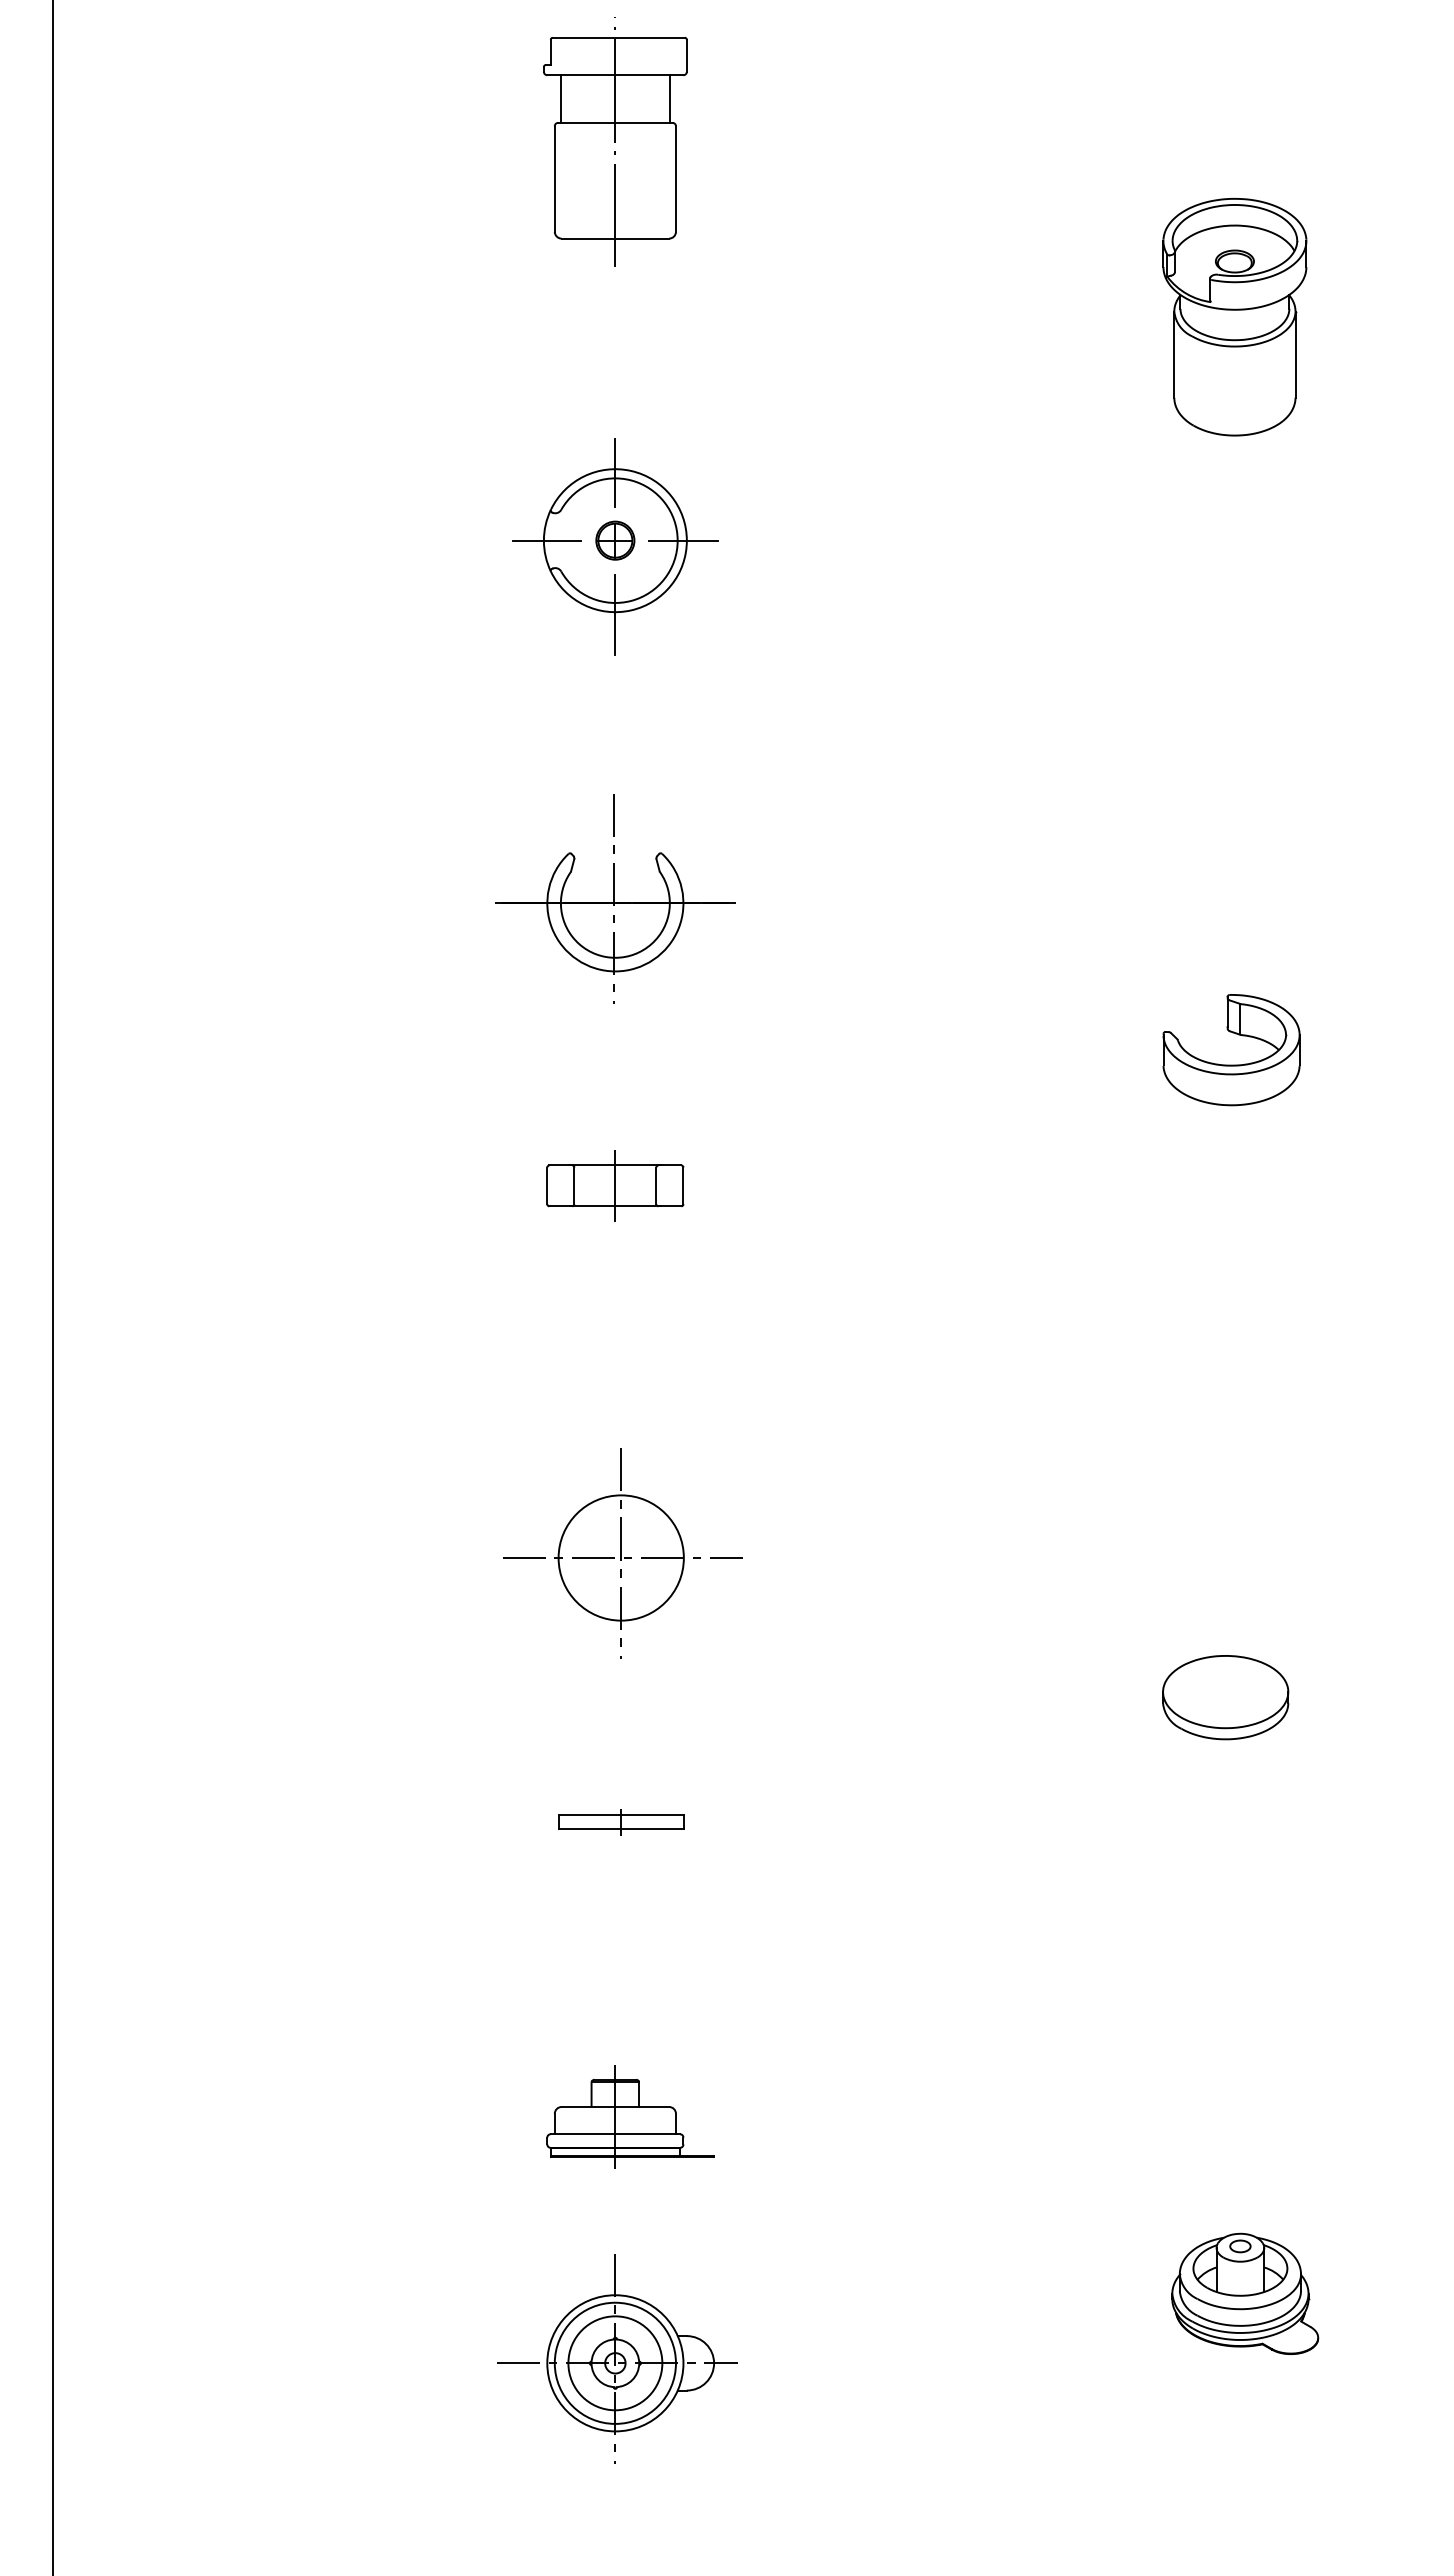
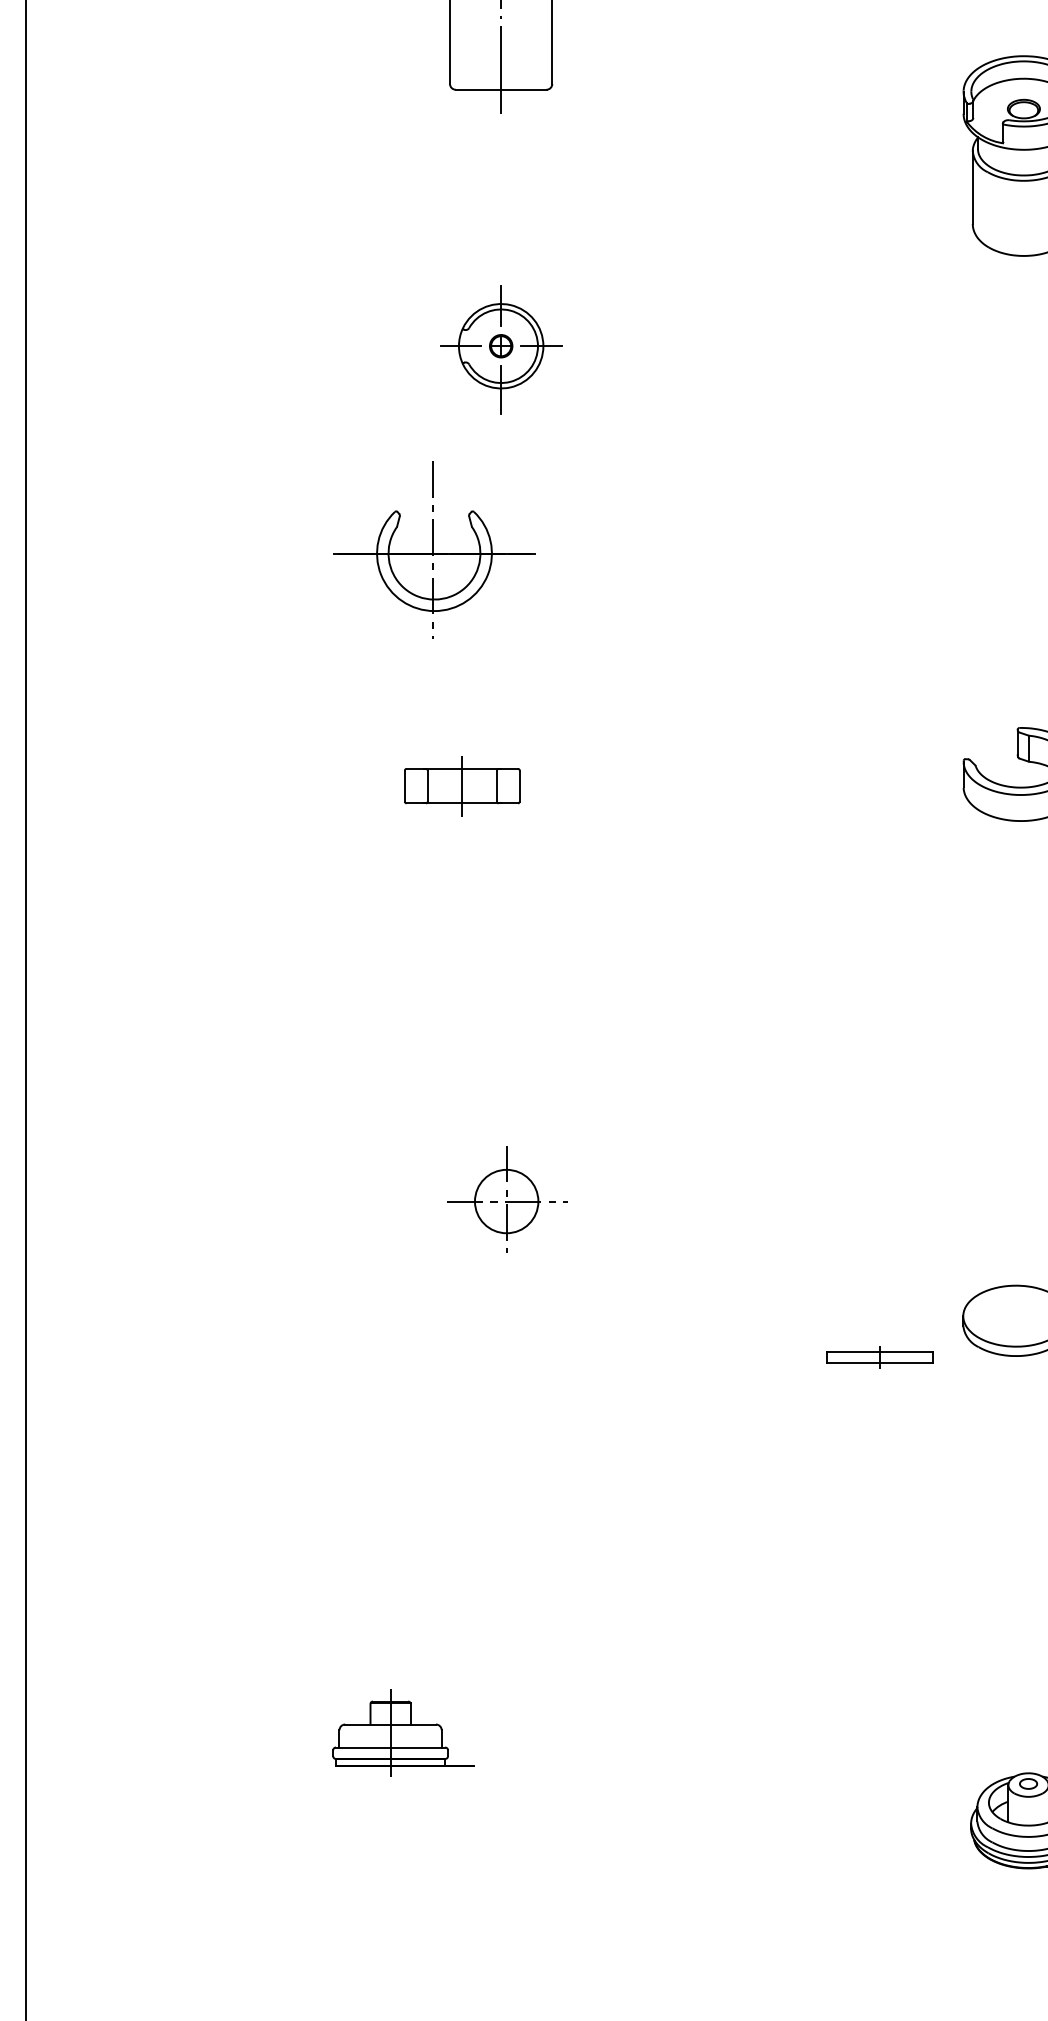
part: (615, 546) -> (501, 349), size x0.7
part: (615, 898) -> (434, 549), moved
part: (615, 1185) -> (462, 785), moved
part: (622, 1553) -> (507, 1199), size x0.6
part: (621, 1822) -> (880, 1357), moved
part: (630, 2116) -> (403, 1732), moved
part: (617, 2358) -> (502, 1878), removed

